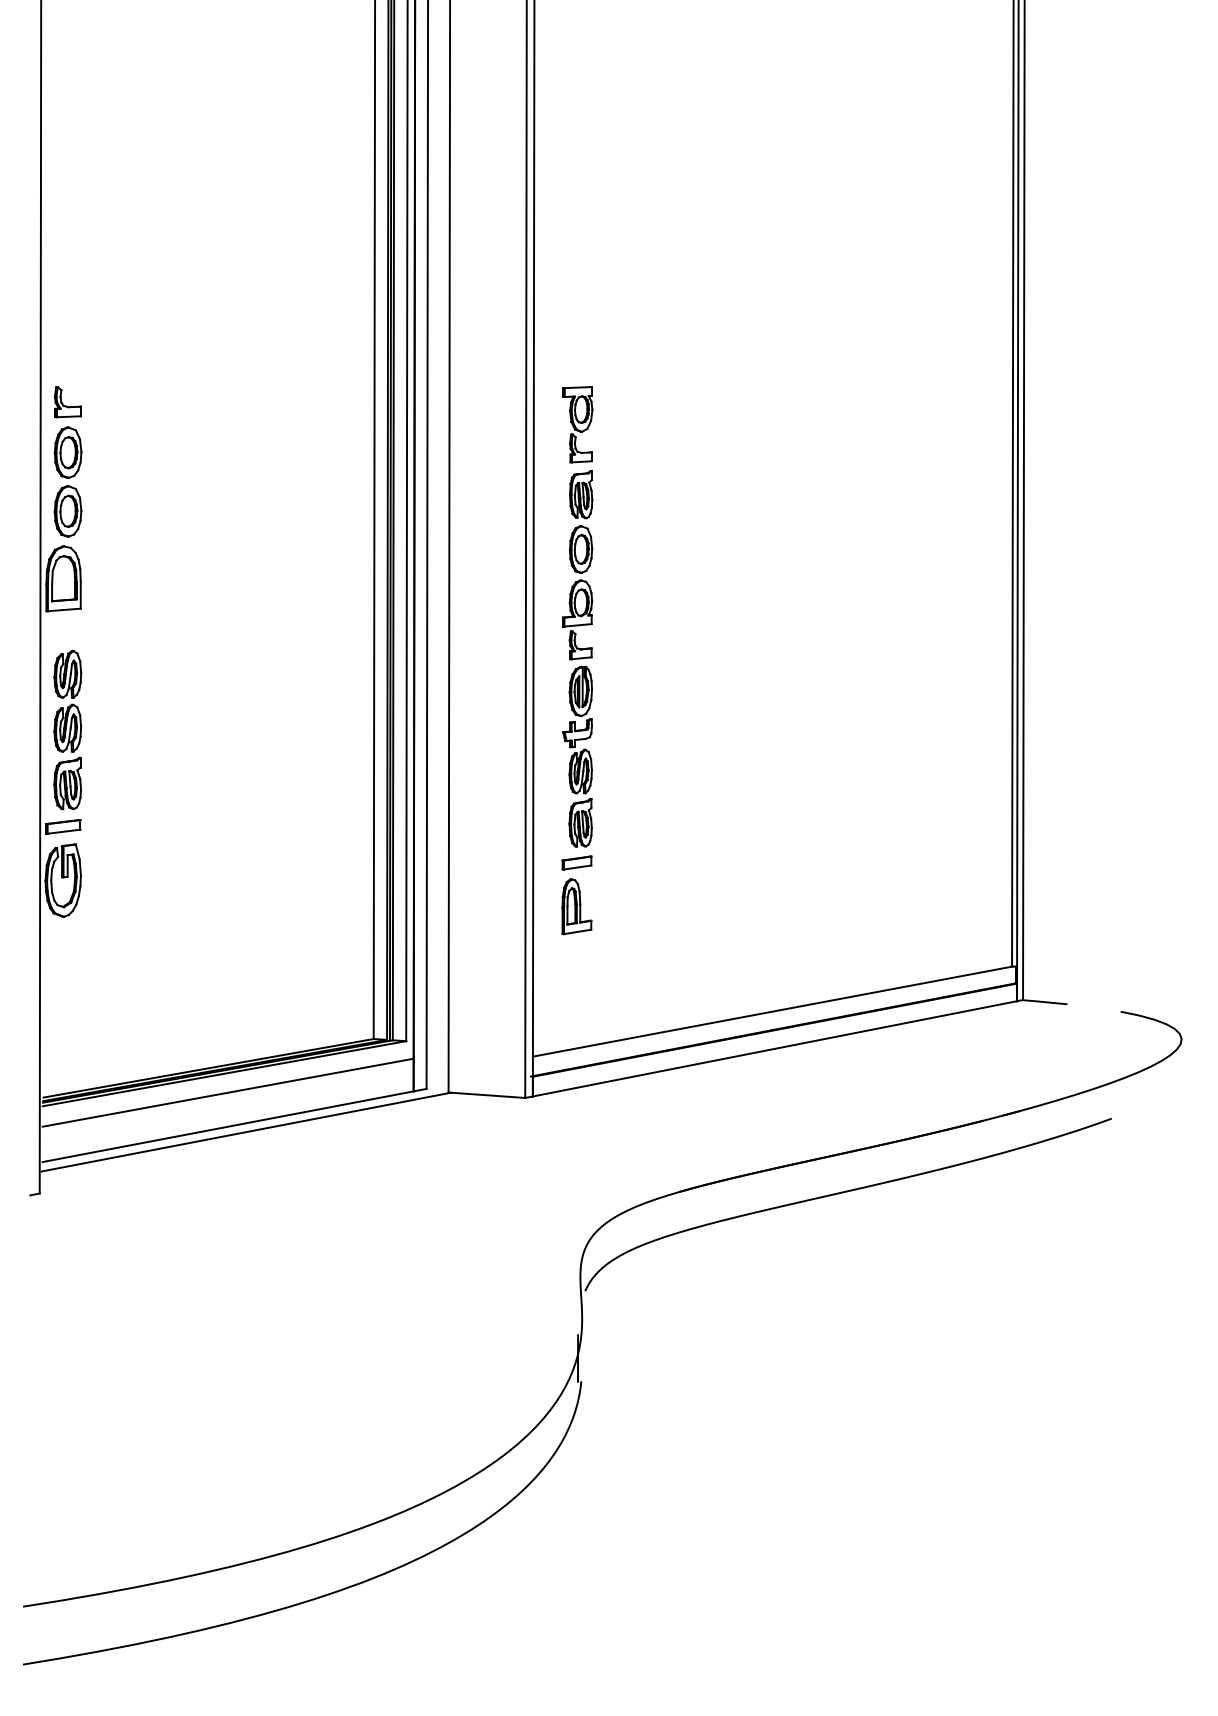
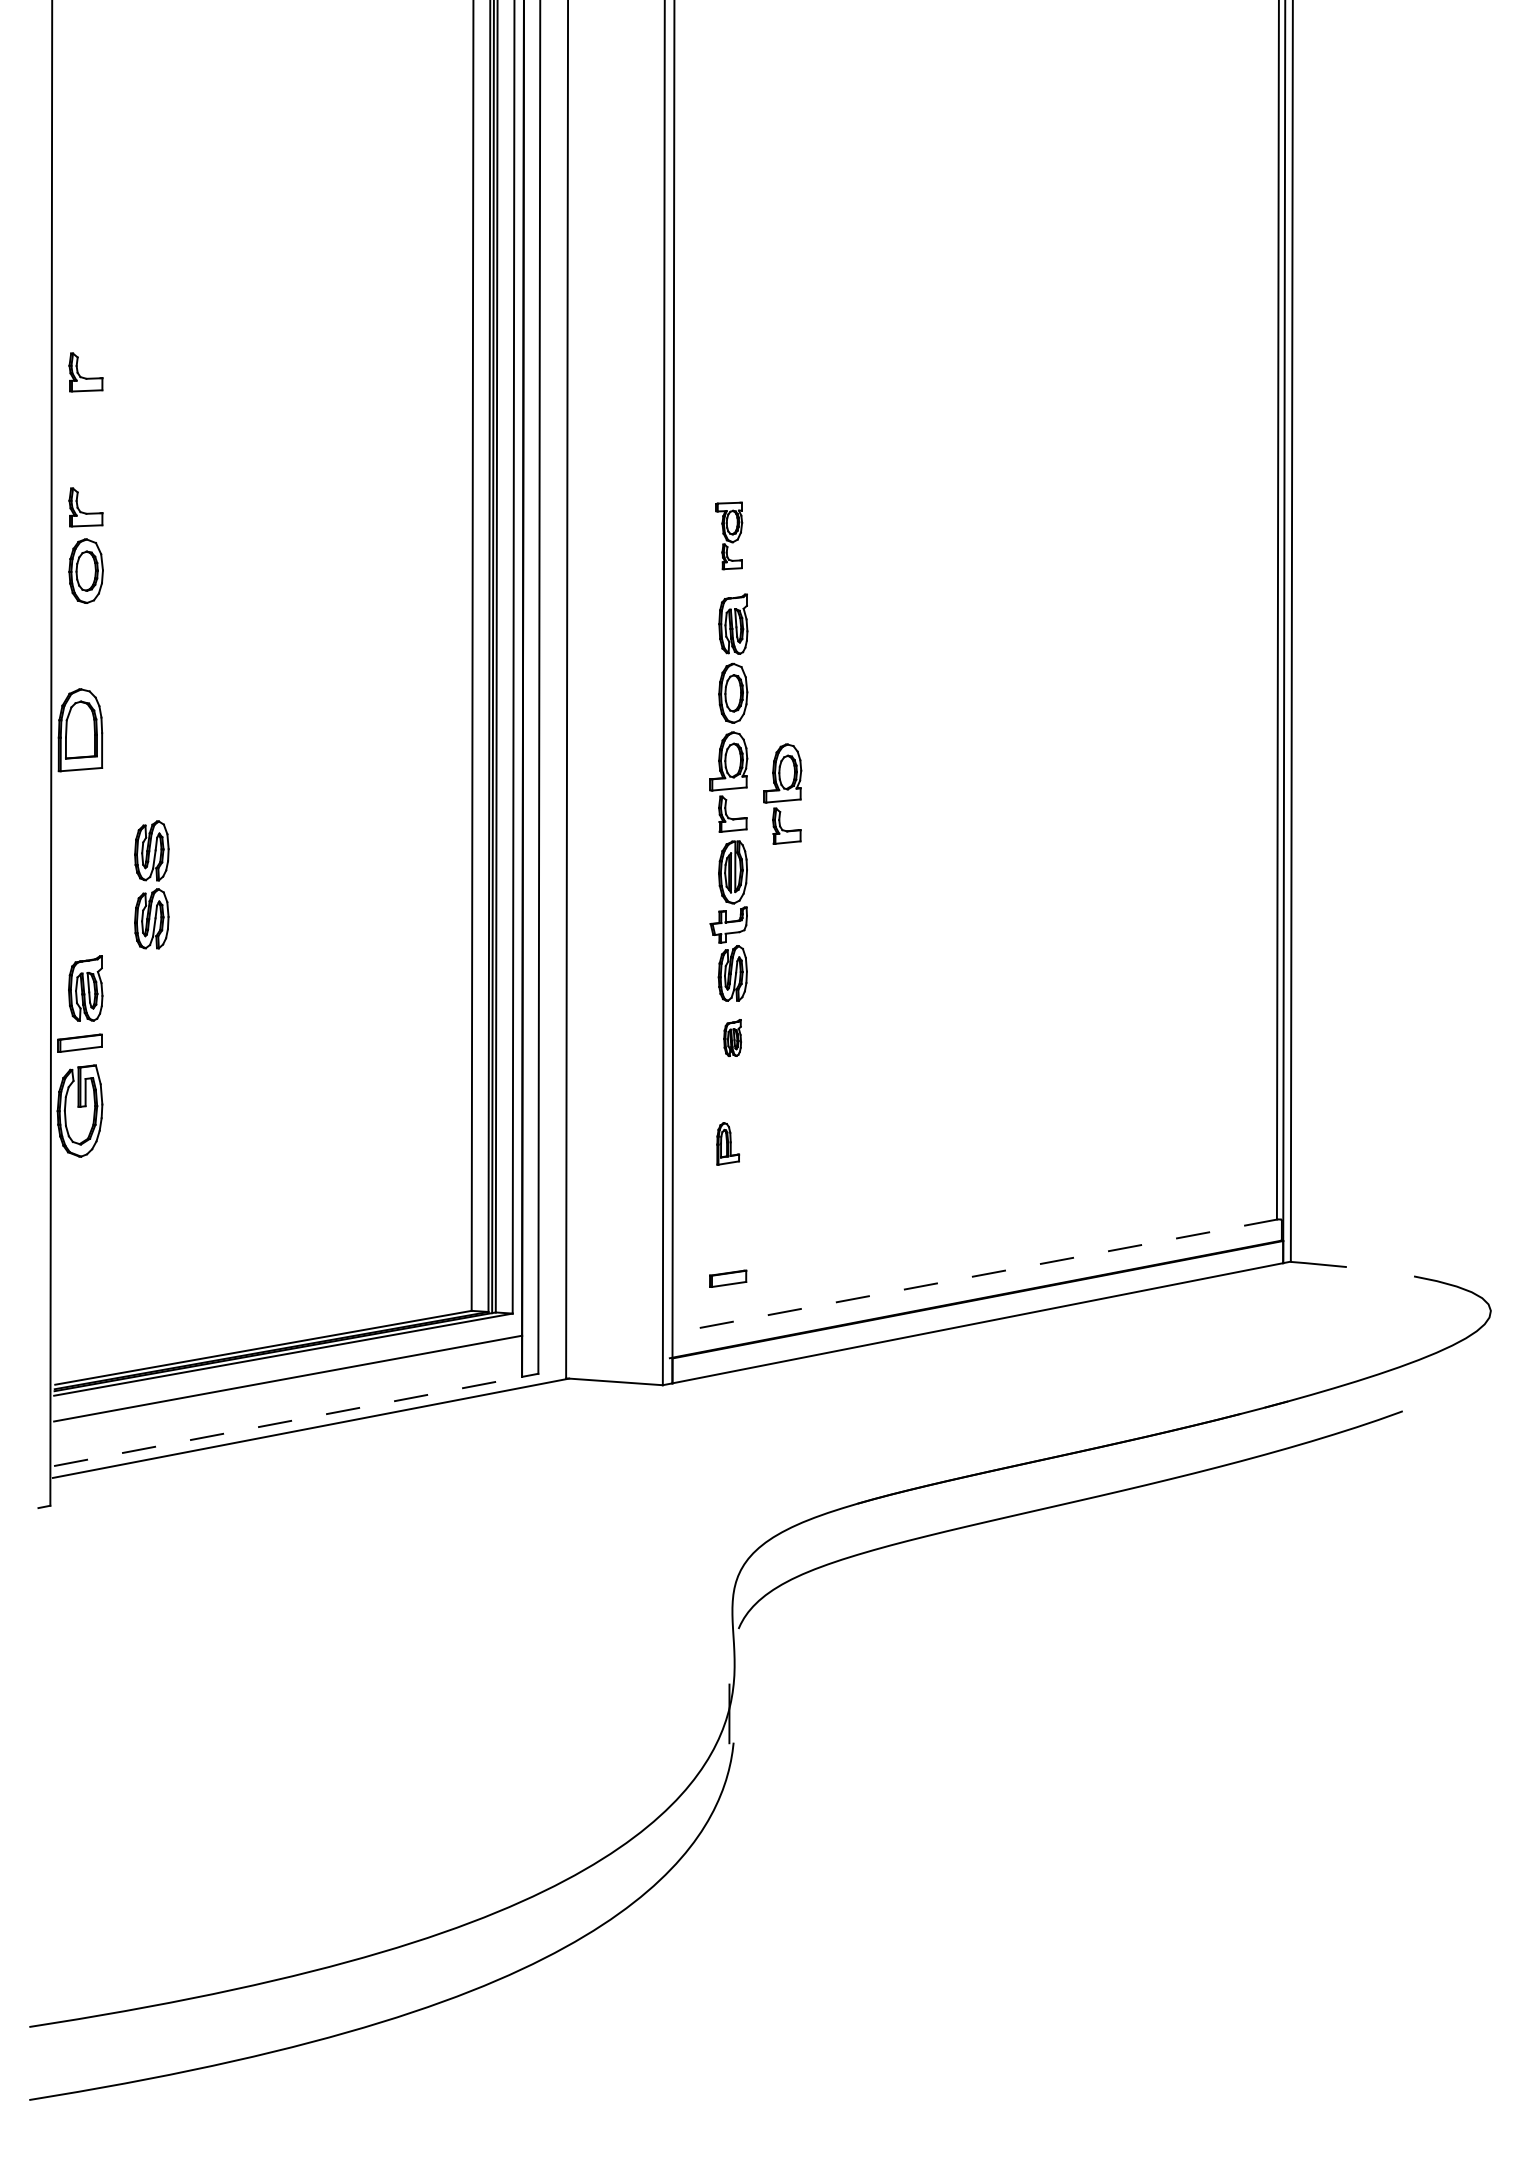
part: (67, 295) -> (85, 372), added
part: (578, 424) -> (729, 535), size x0.7
part: (67, 510) -> (85, 644), removed
part: (620, 628) -> (782, 793), added
part: (67, 701) -> (151, 884), moved
part: (580, 822) -> (732, 1037), size x0.6
part: (577, 862) -> (728, 1278), moved
part: (577, 906) -> (728, 1143), size x0.6
line: (773, 1011) -> (975, 1276), solid -> dashed
line: (228, 1126) -> (288, 1421), solid -> dashed

